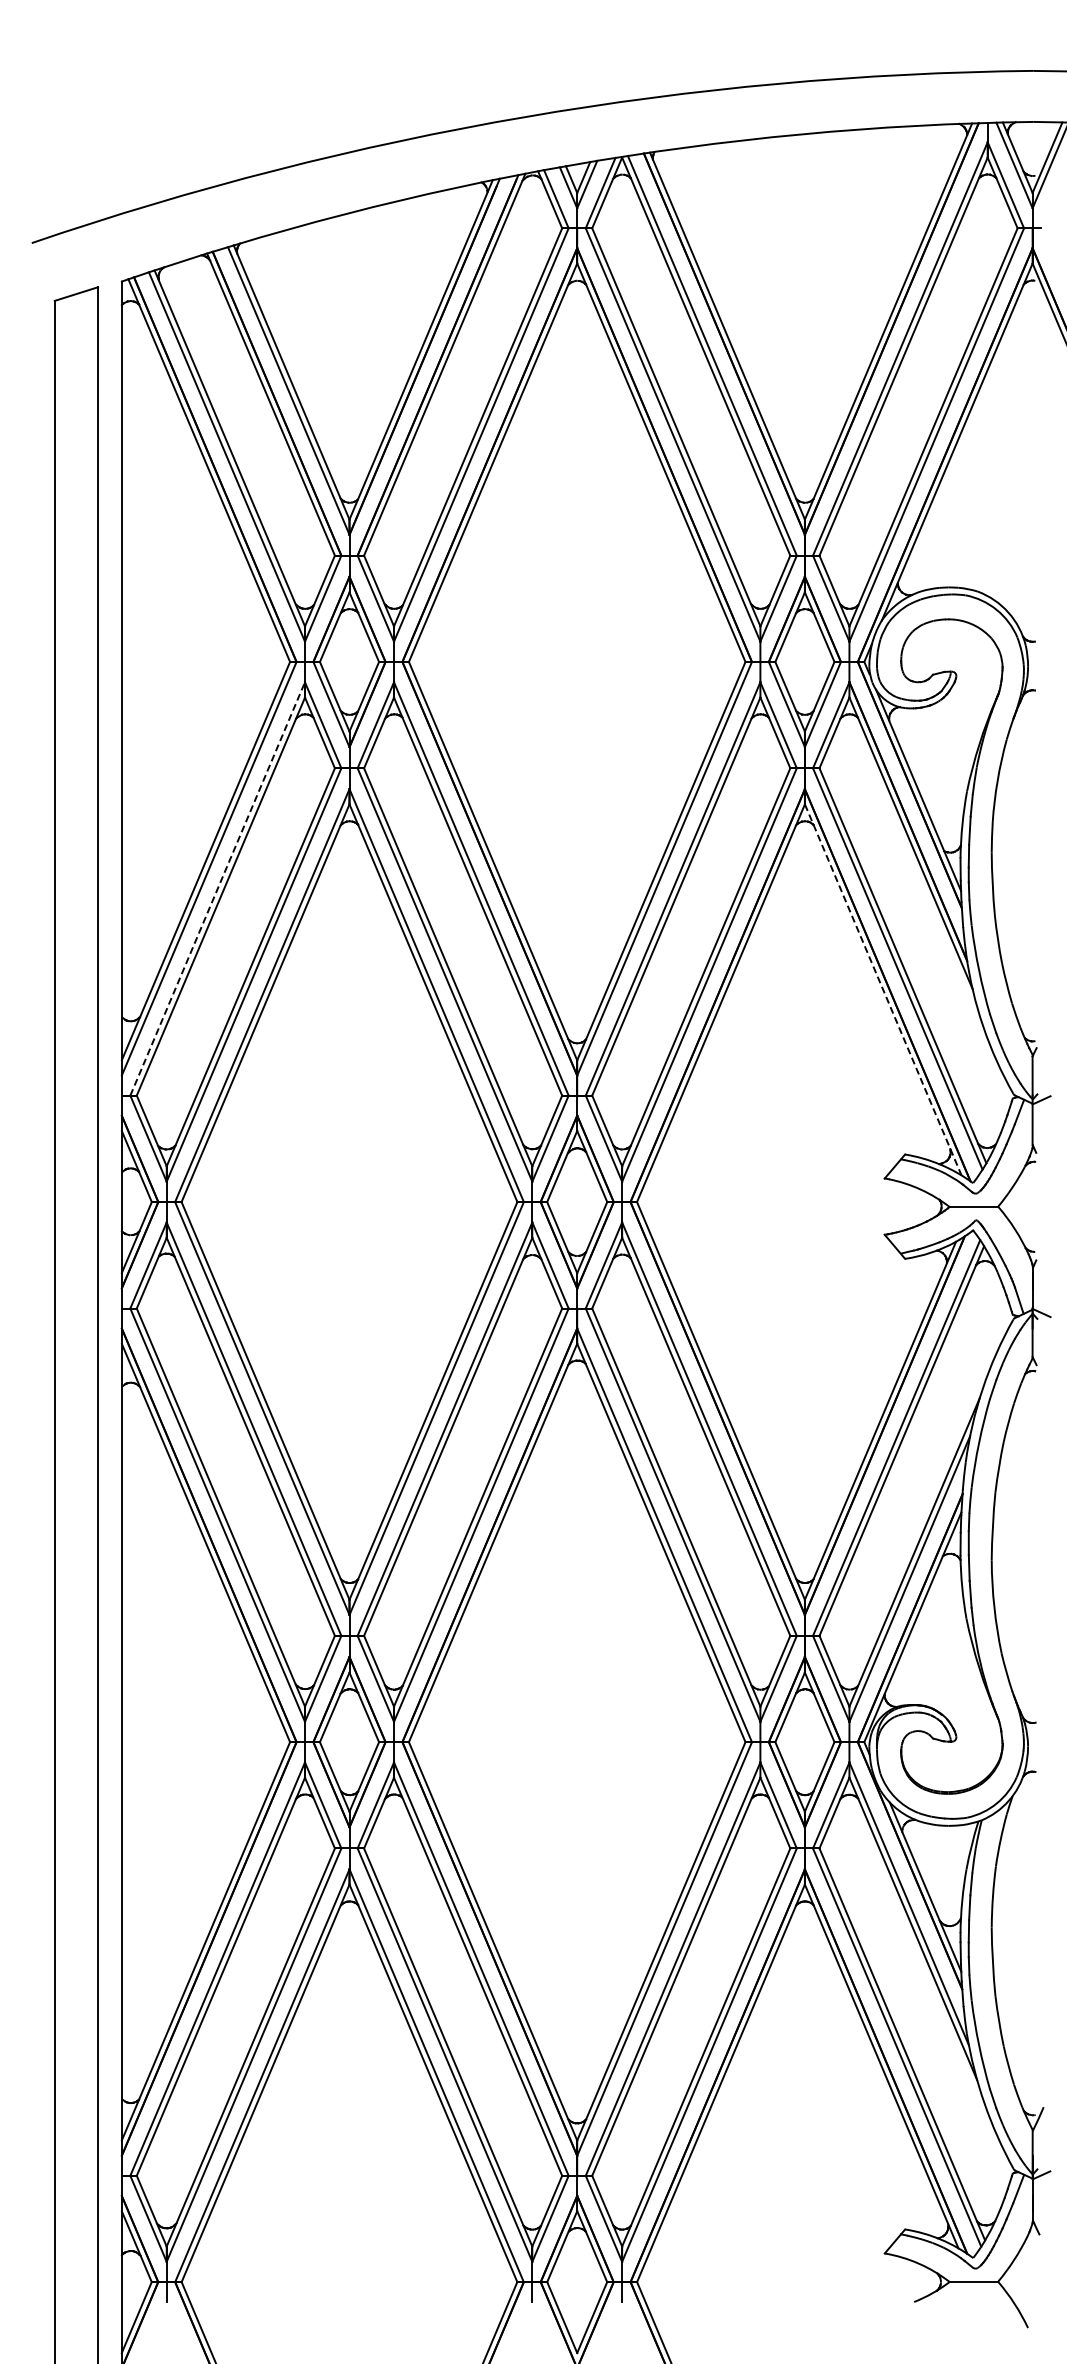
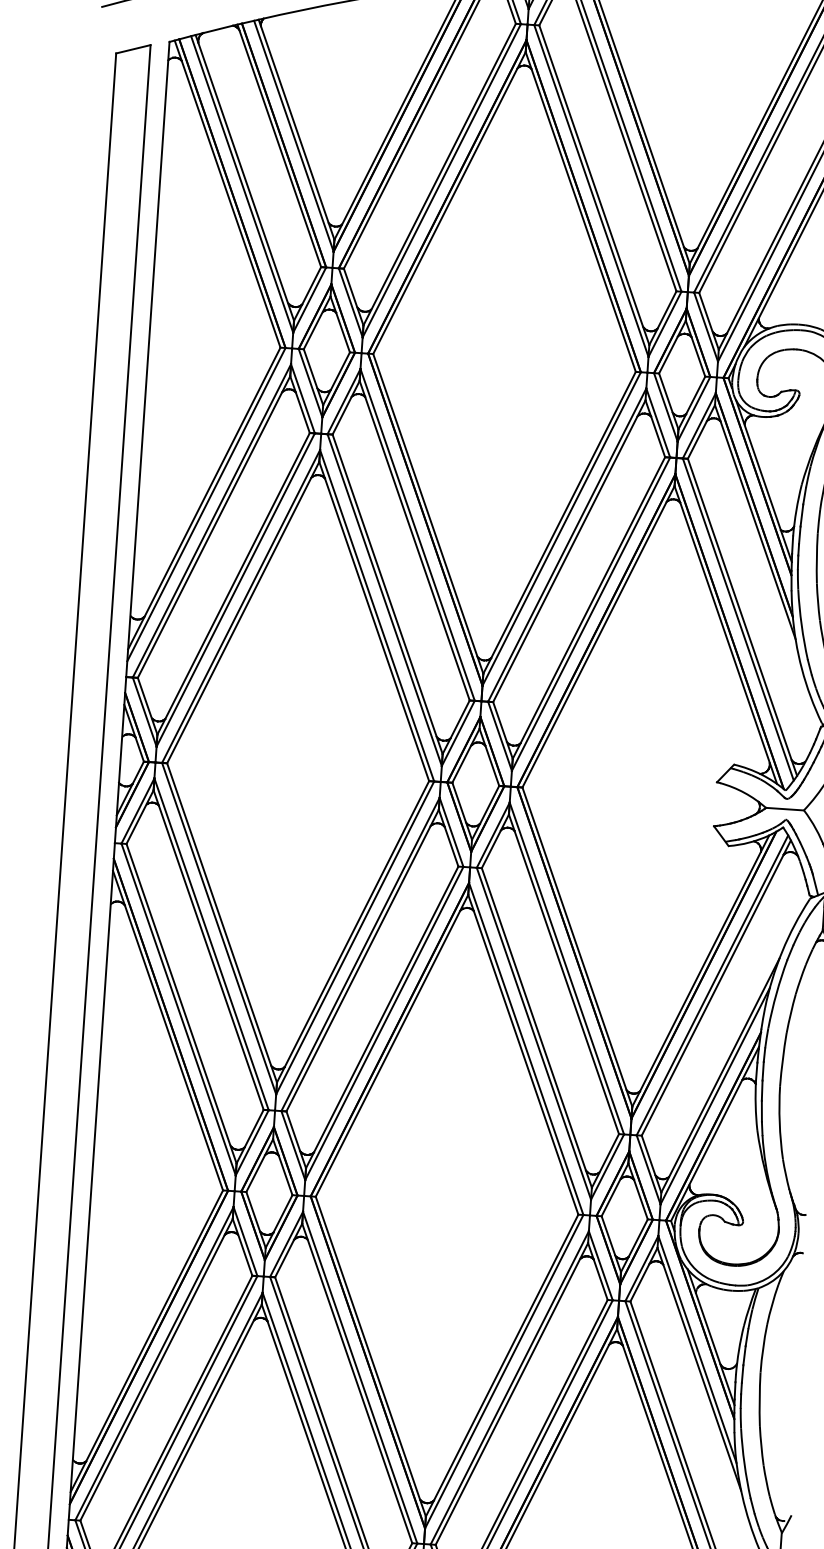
line: (217, 888) -> (211, 520), dashed -> solid
line: (883, 990) -> (726, 635), dashed -> solid

